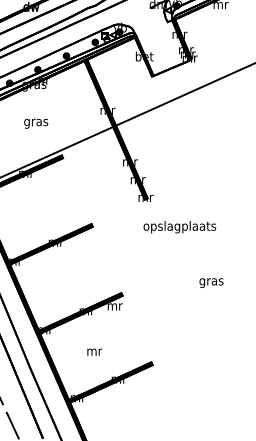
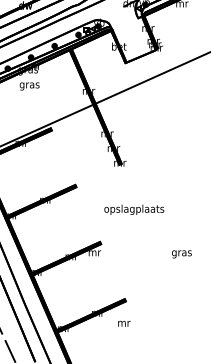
text: (36, 123) -> (29, 86), moved
text: (179, 227) -> (133, 210), moved
text: (211, 282) -> (181, 253), moved
text: (94, 351) -> (124, 323), moved

